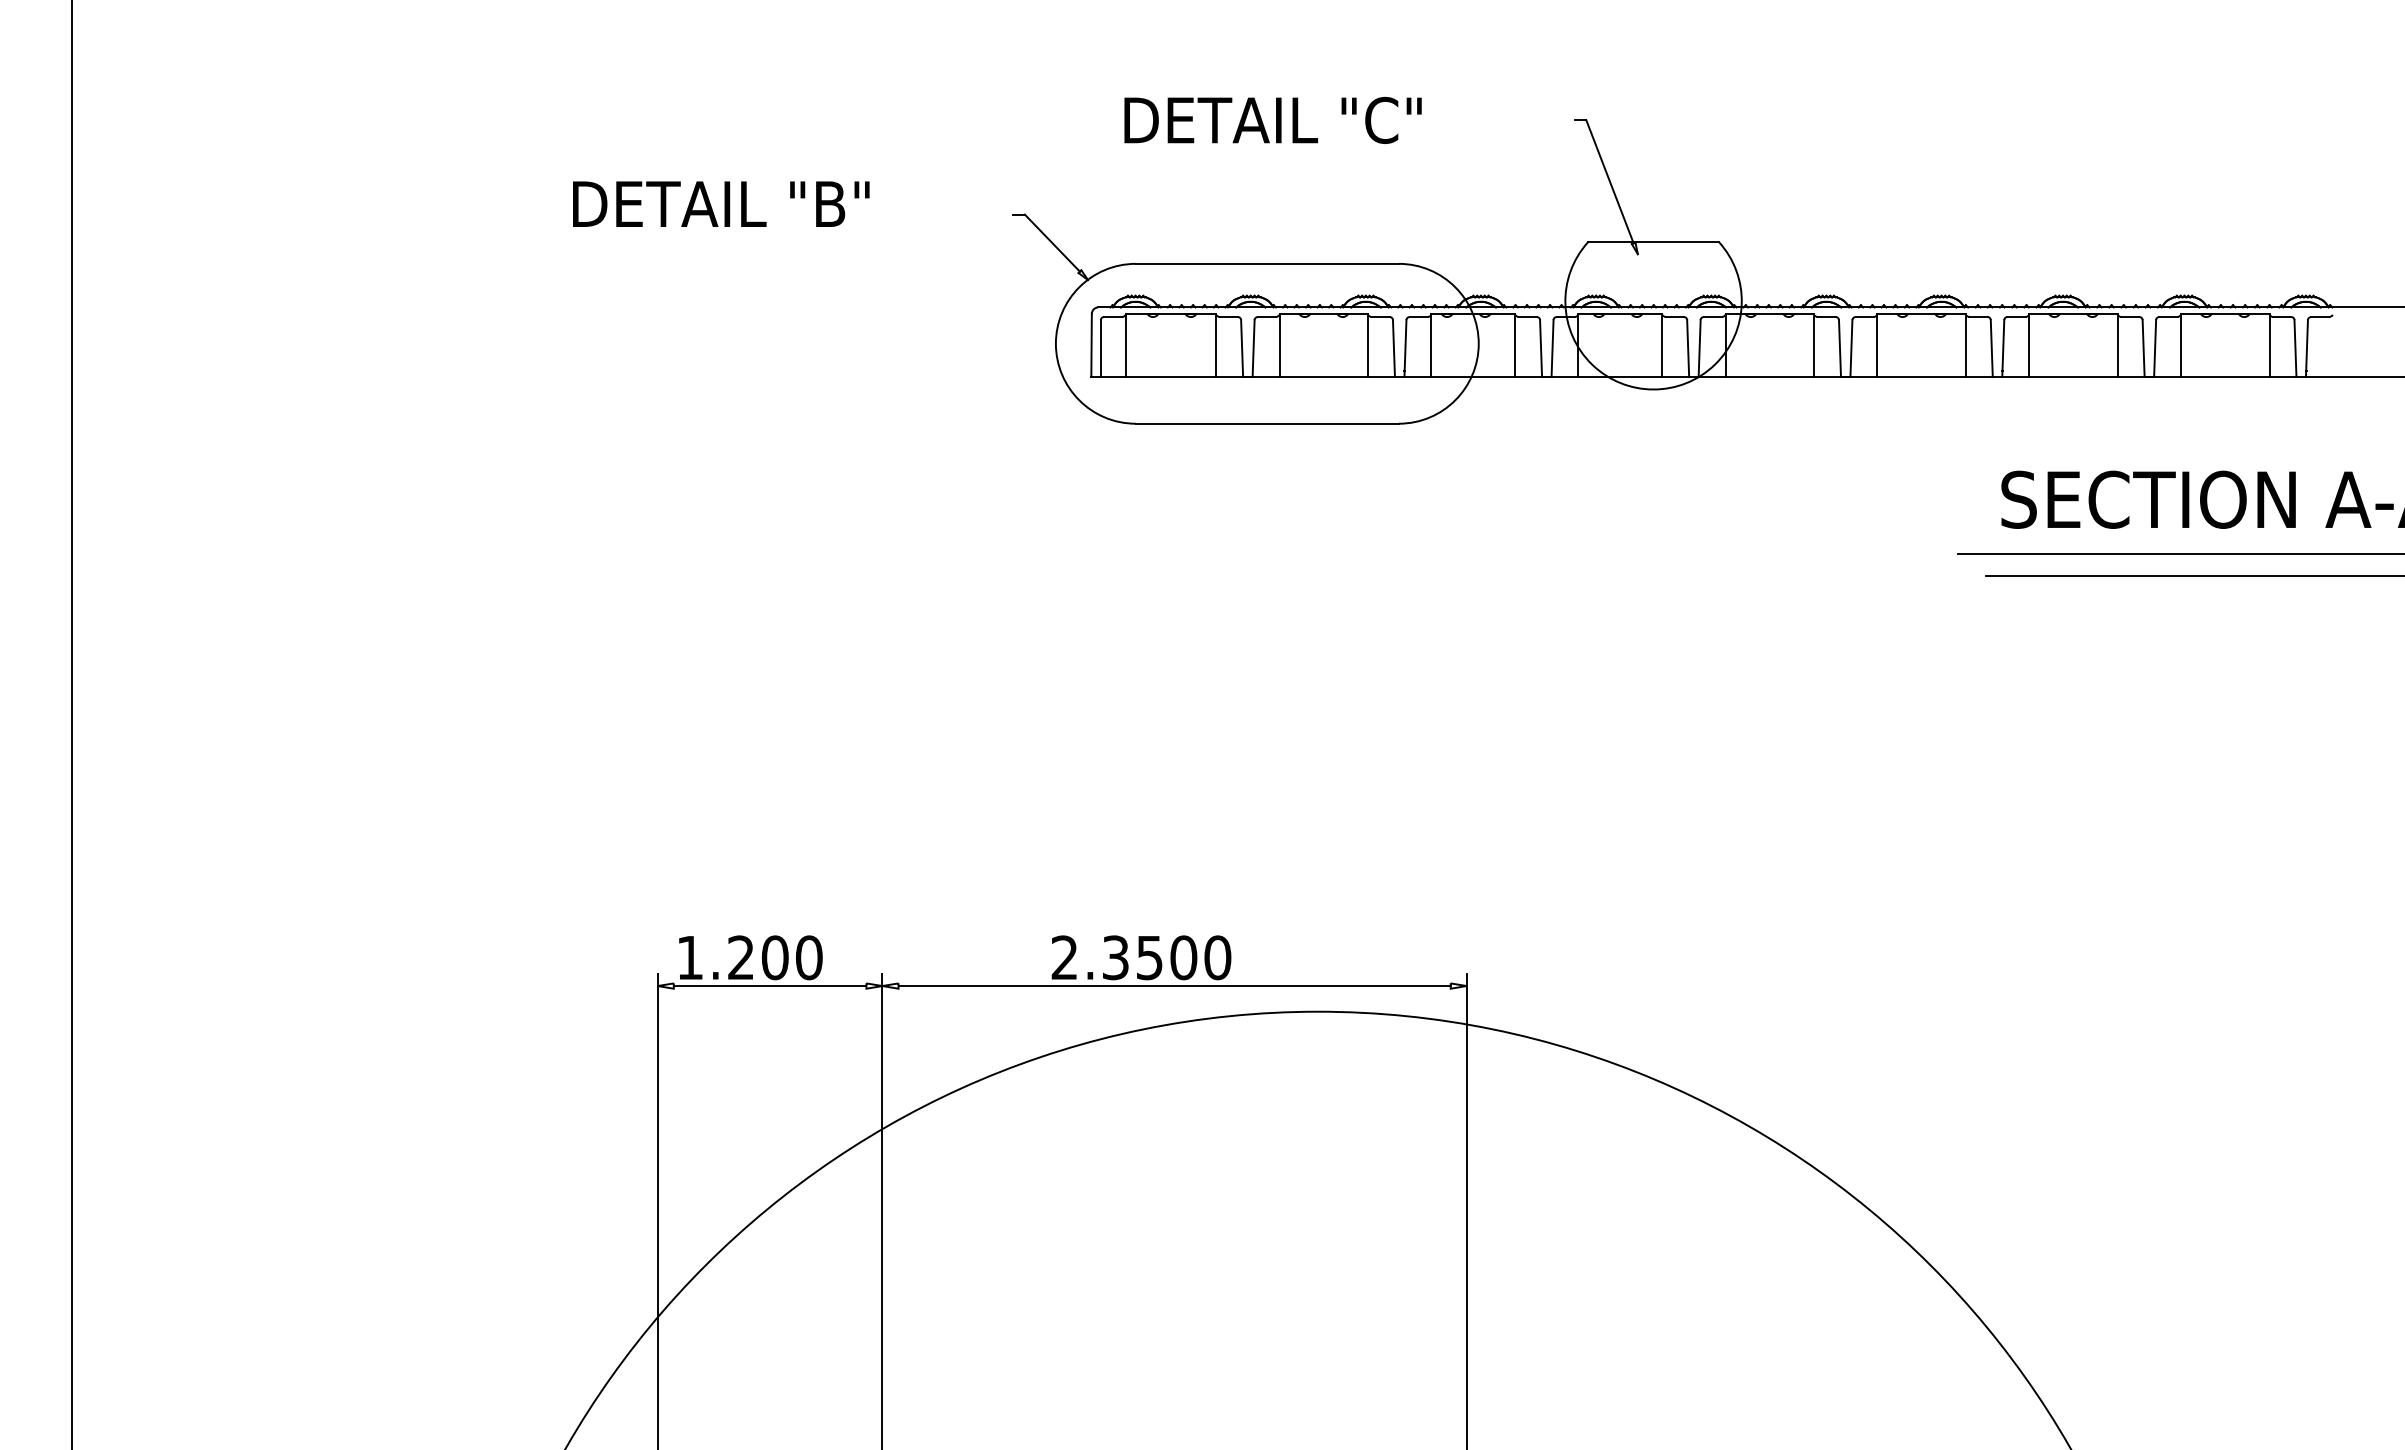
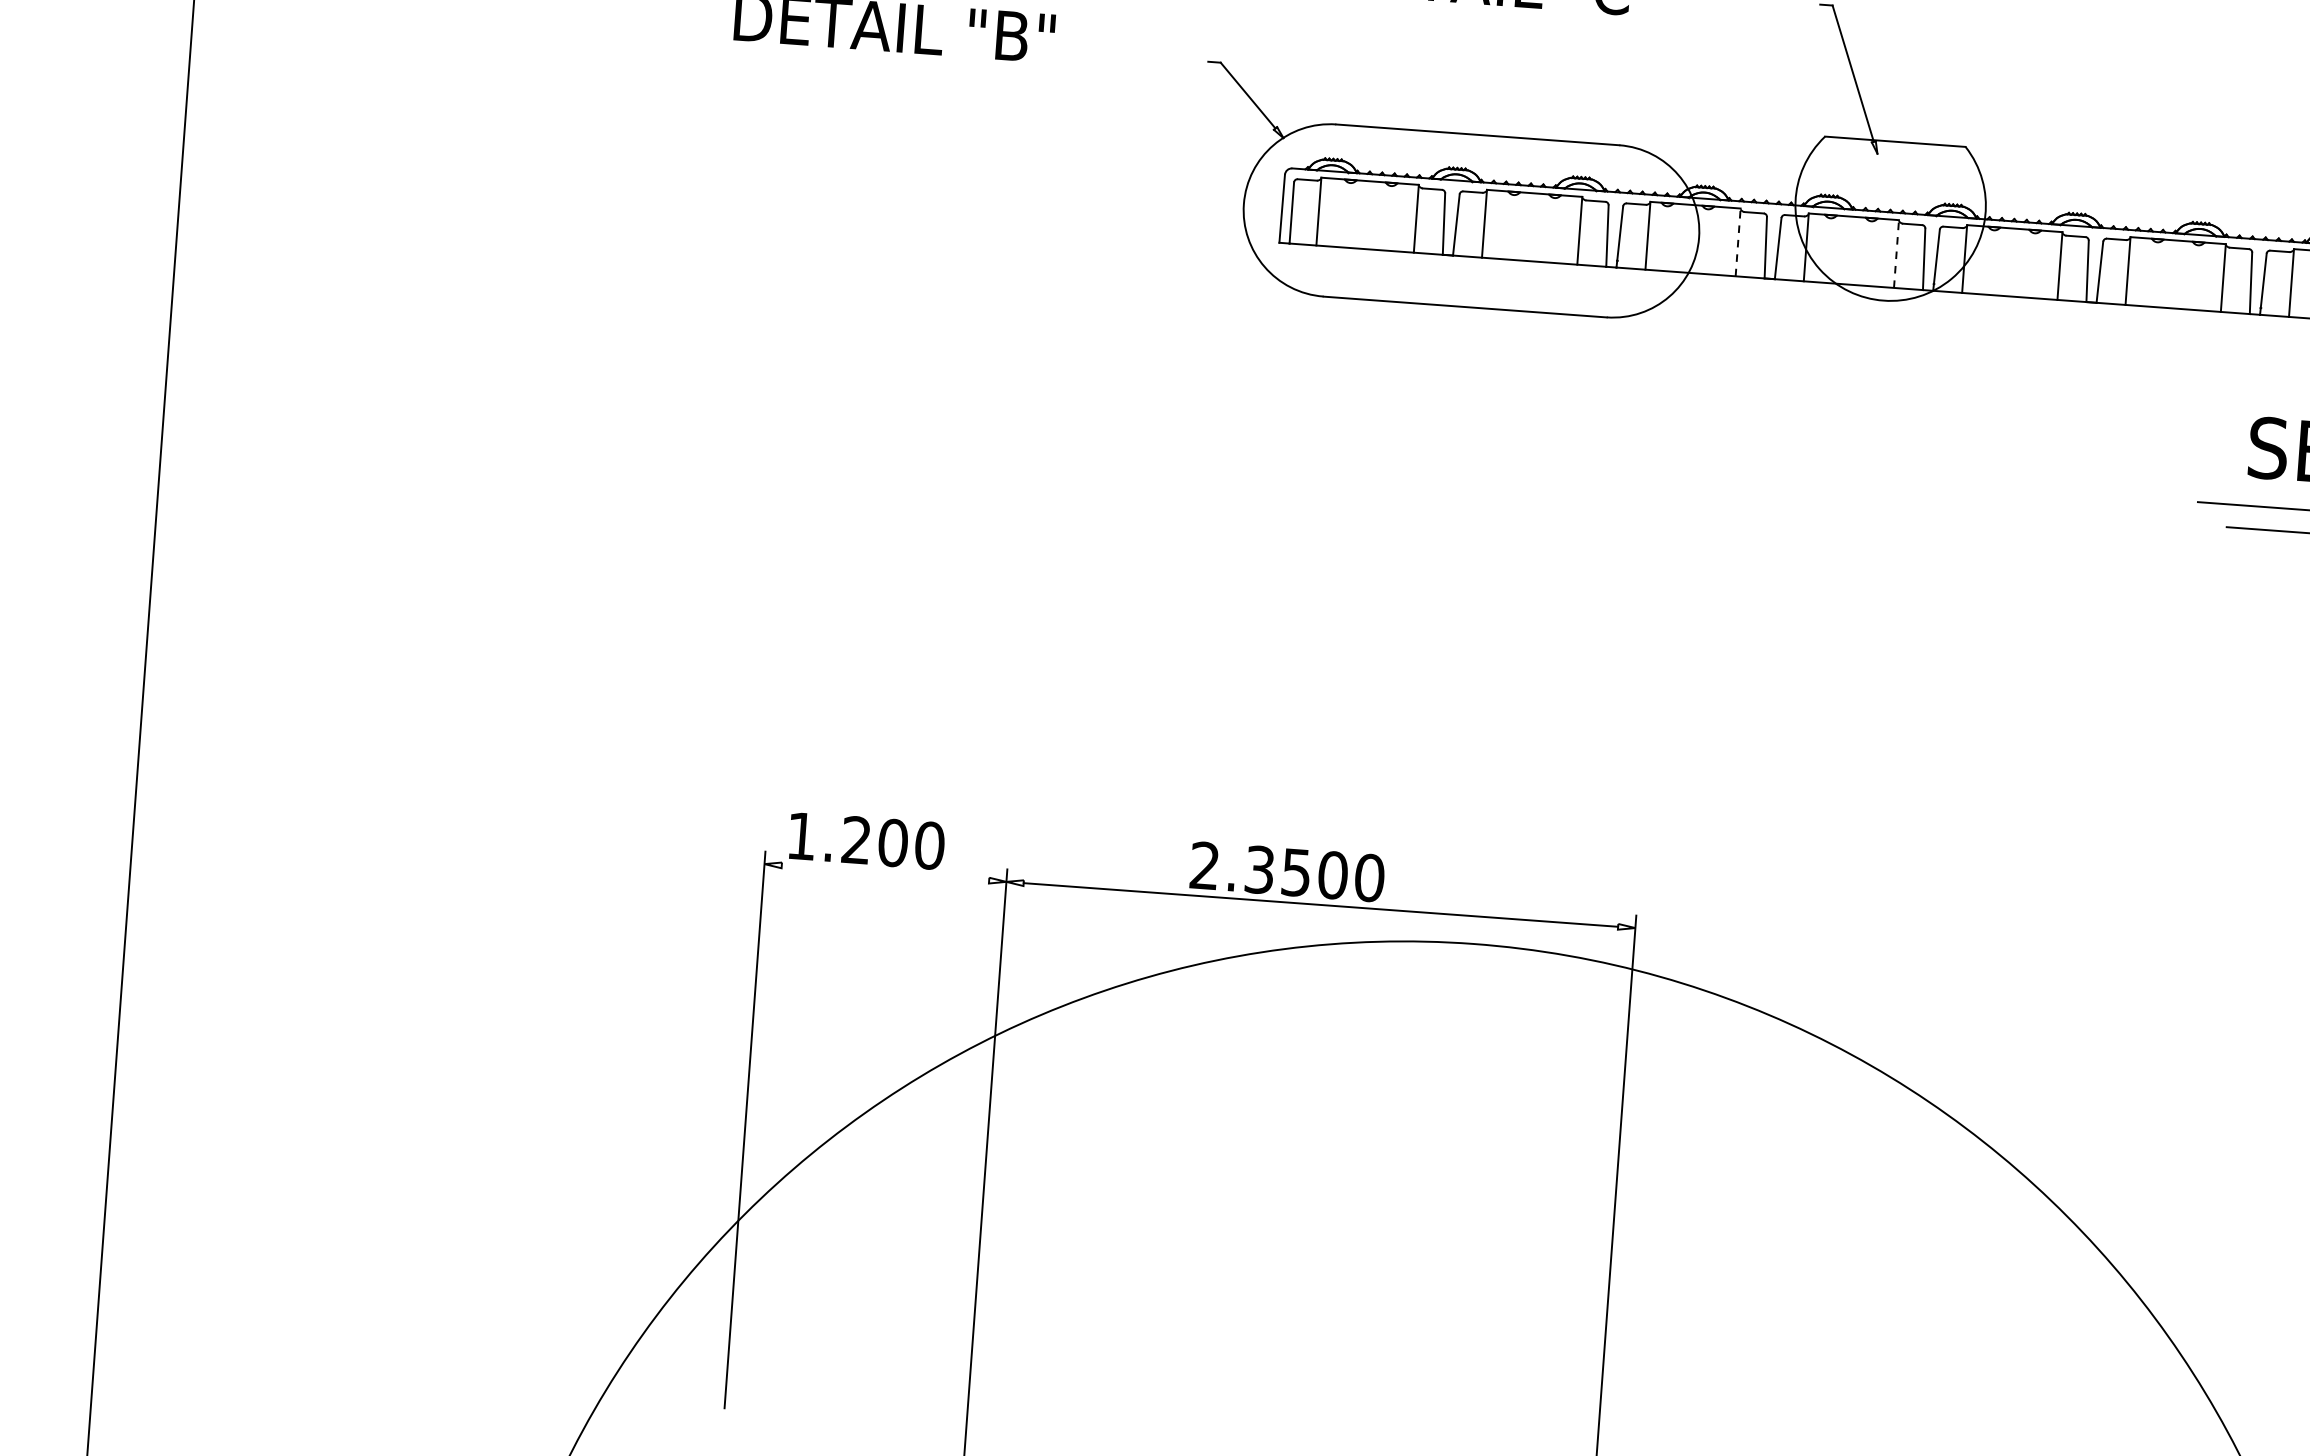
line: (1515, 345) -> (1738, 242), solid -> dashed
line: (1662, 345) -> (1896, 253), solid -> dashed
line: (769, 986) -> (884, 873), removed

